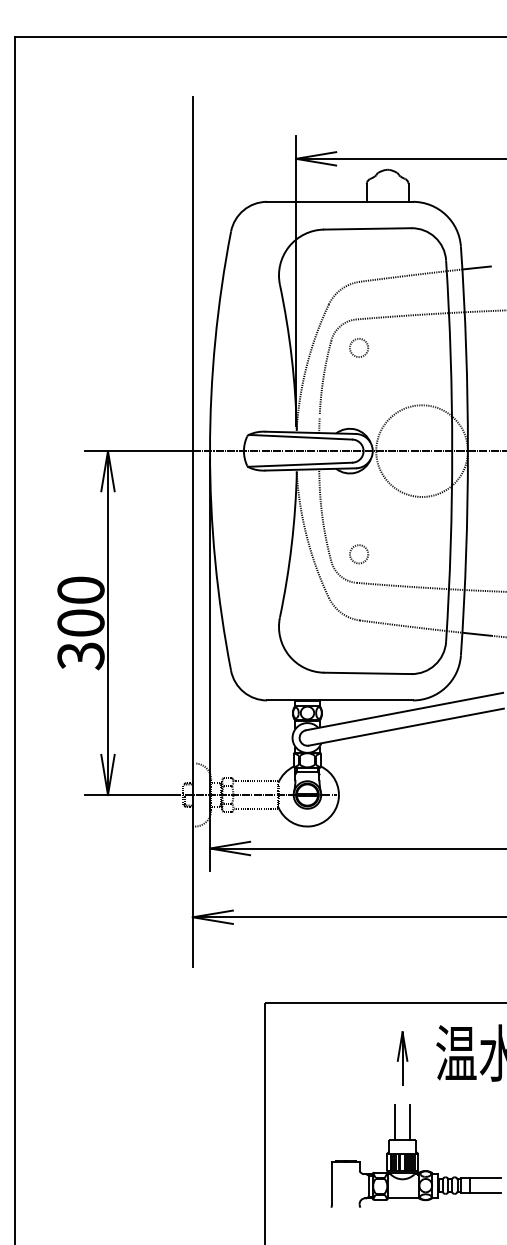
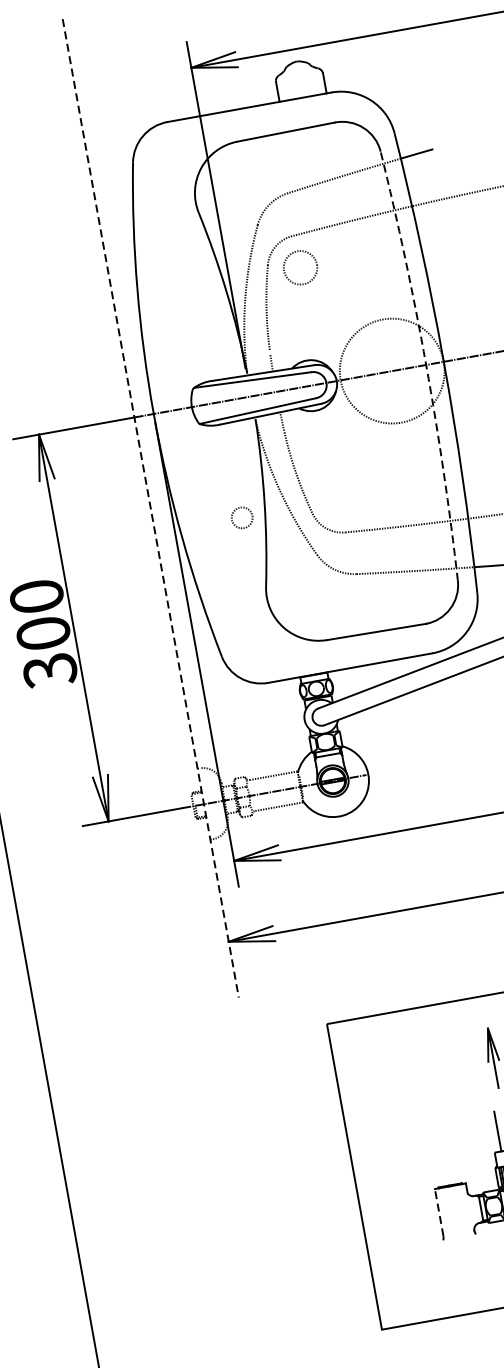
circle: (358, 347) -> (299, 267), size x1.6
arc: (452, 451) -> (426, 365), solid -> dashed
line: (192, 532) -> (150, 509), solid -> dashed
circle: (359, 554) -> (242, 518), moved
line: (332, 1183) -> (439, 1212), solid -> dashed

